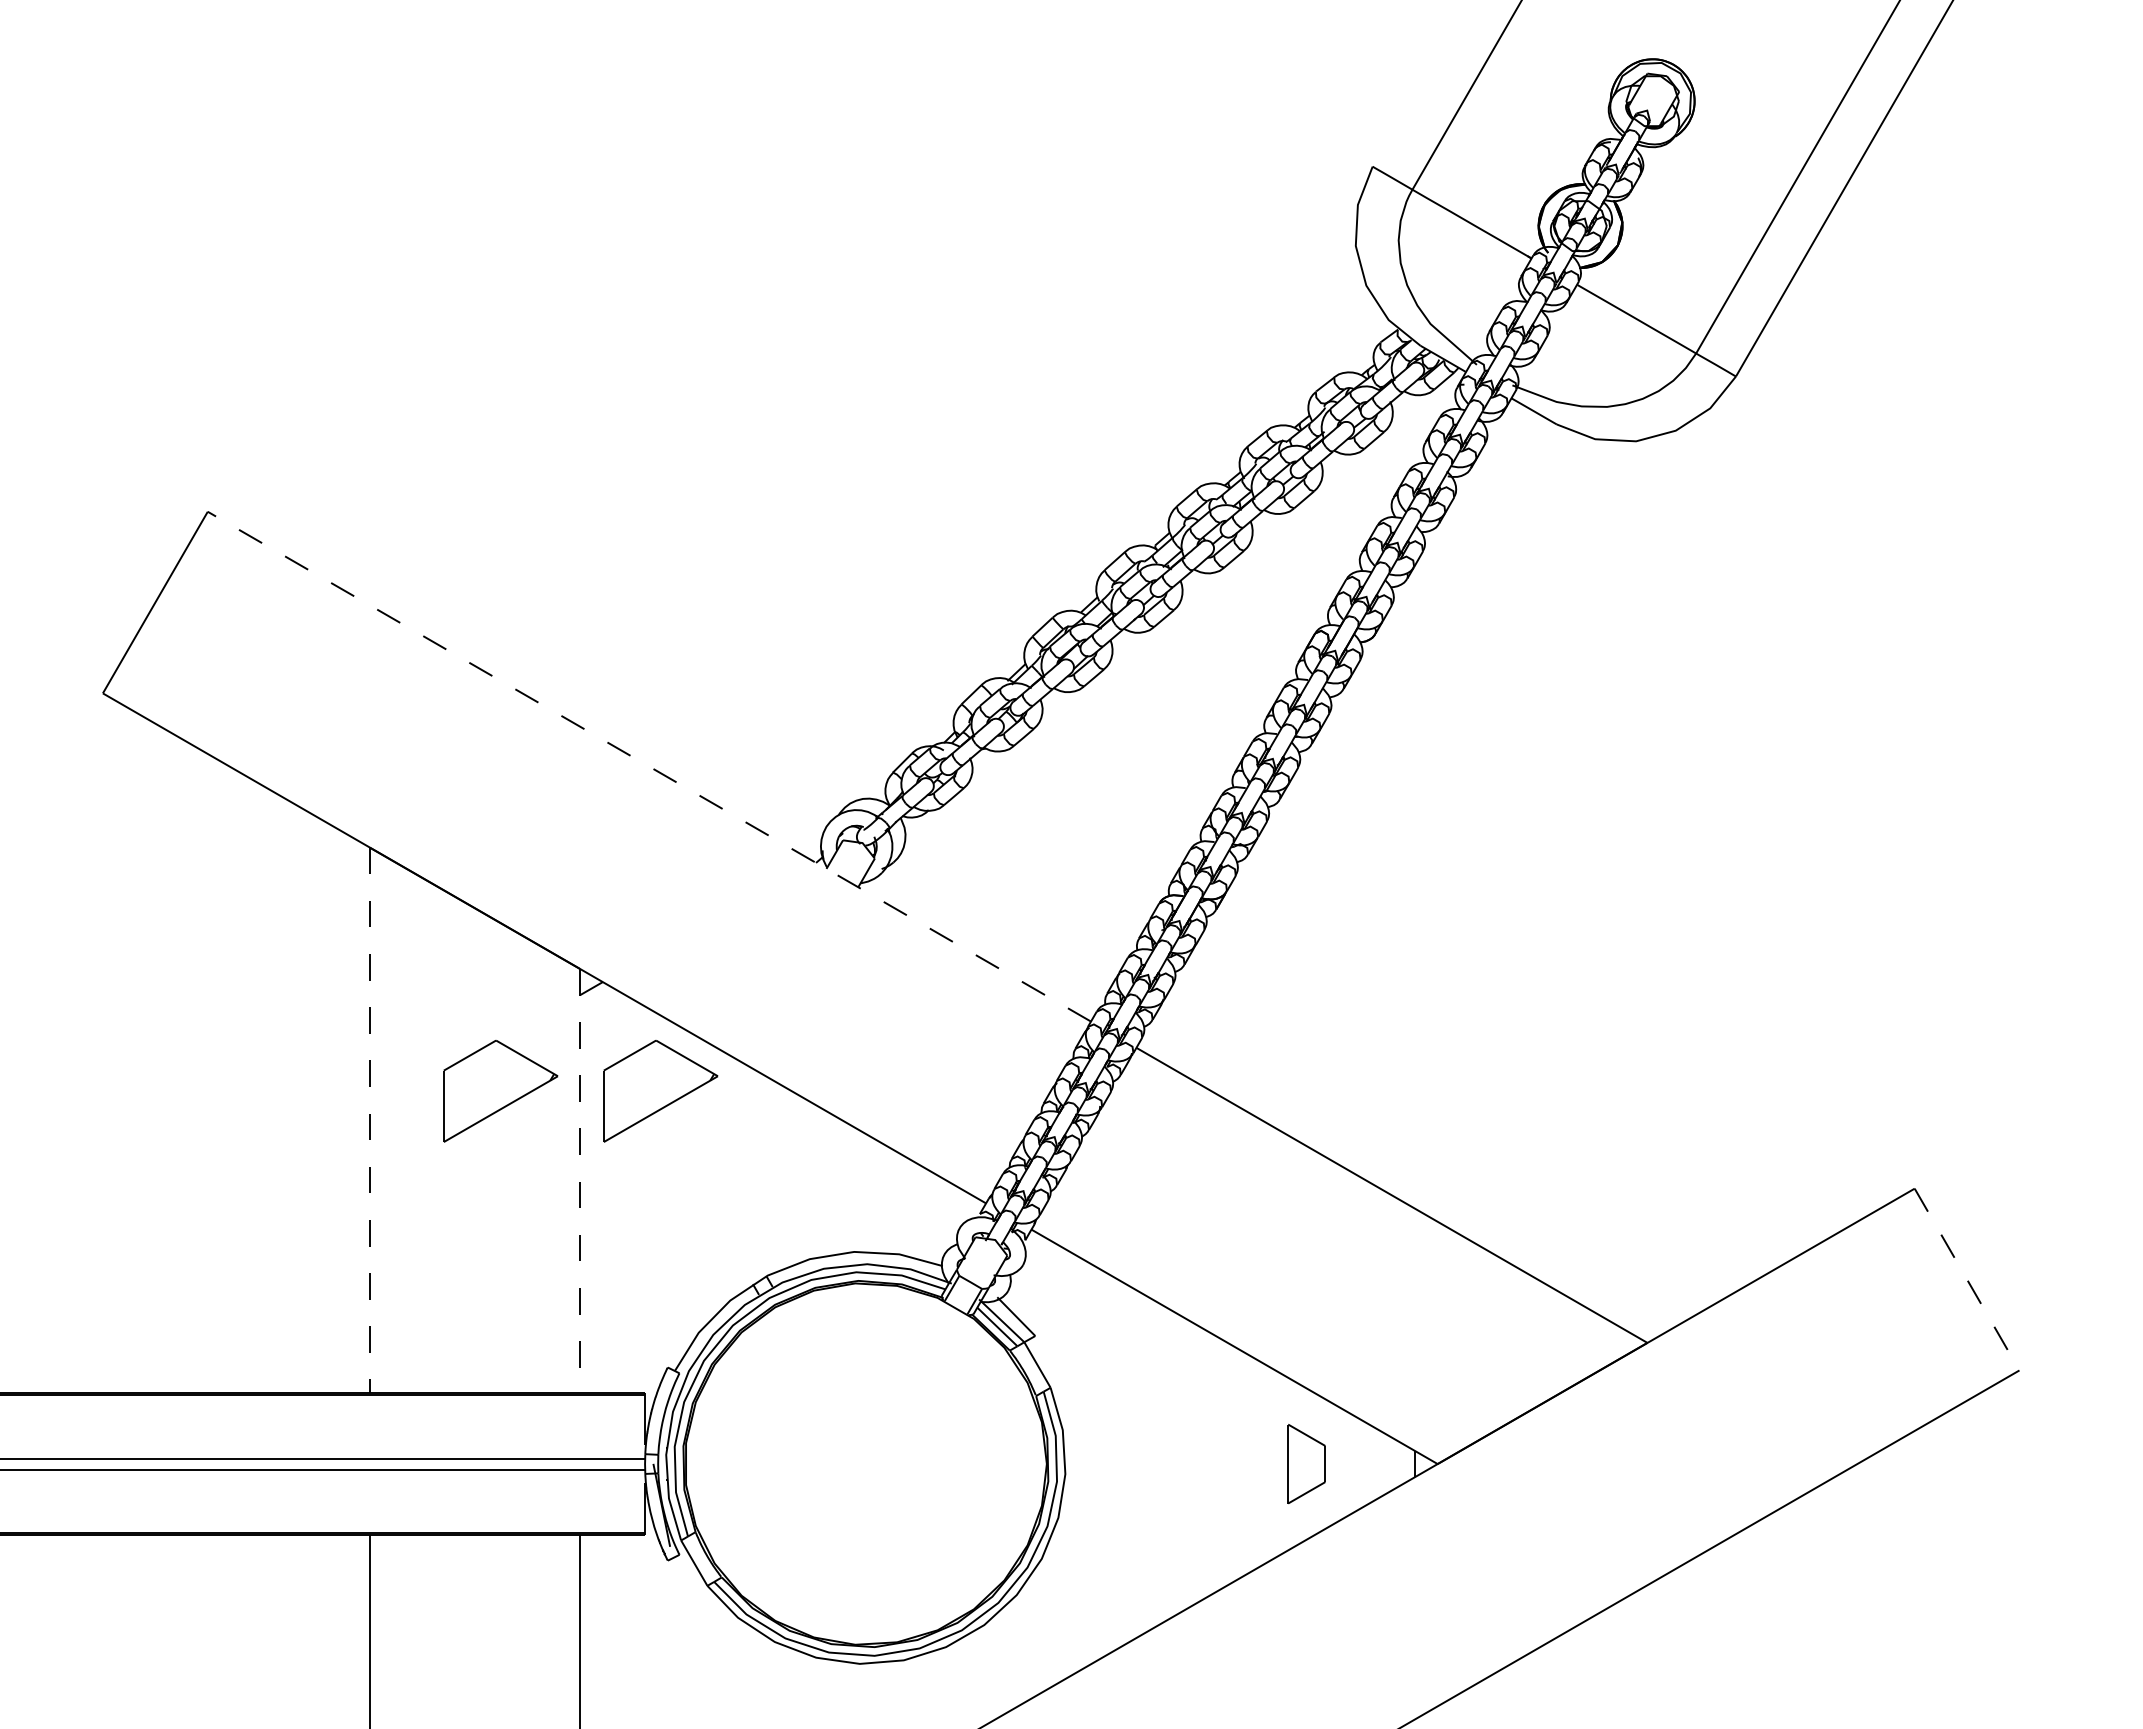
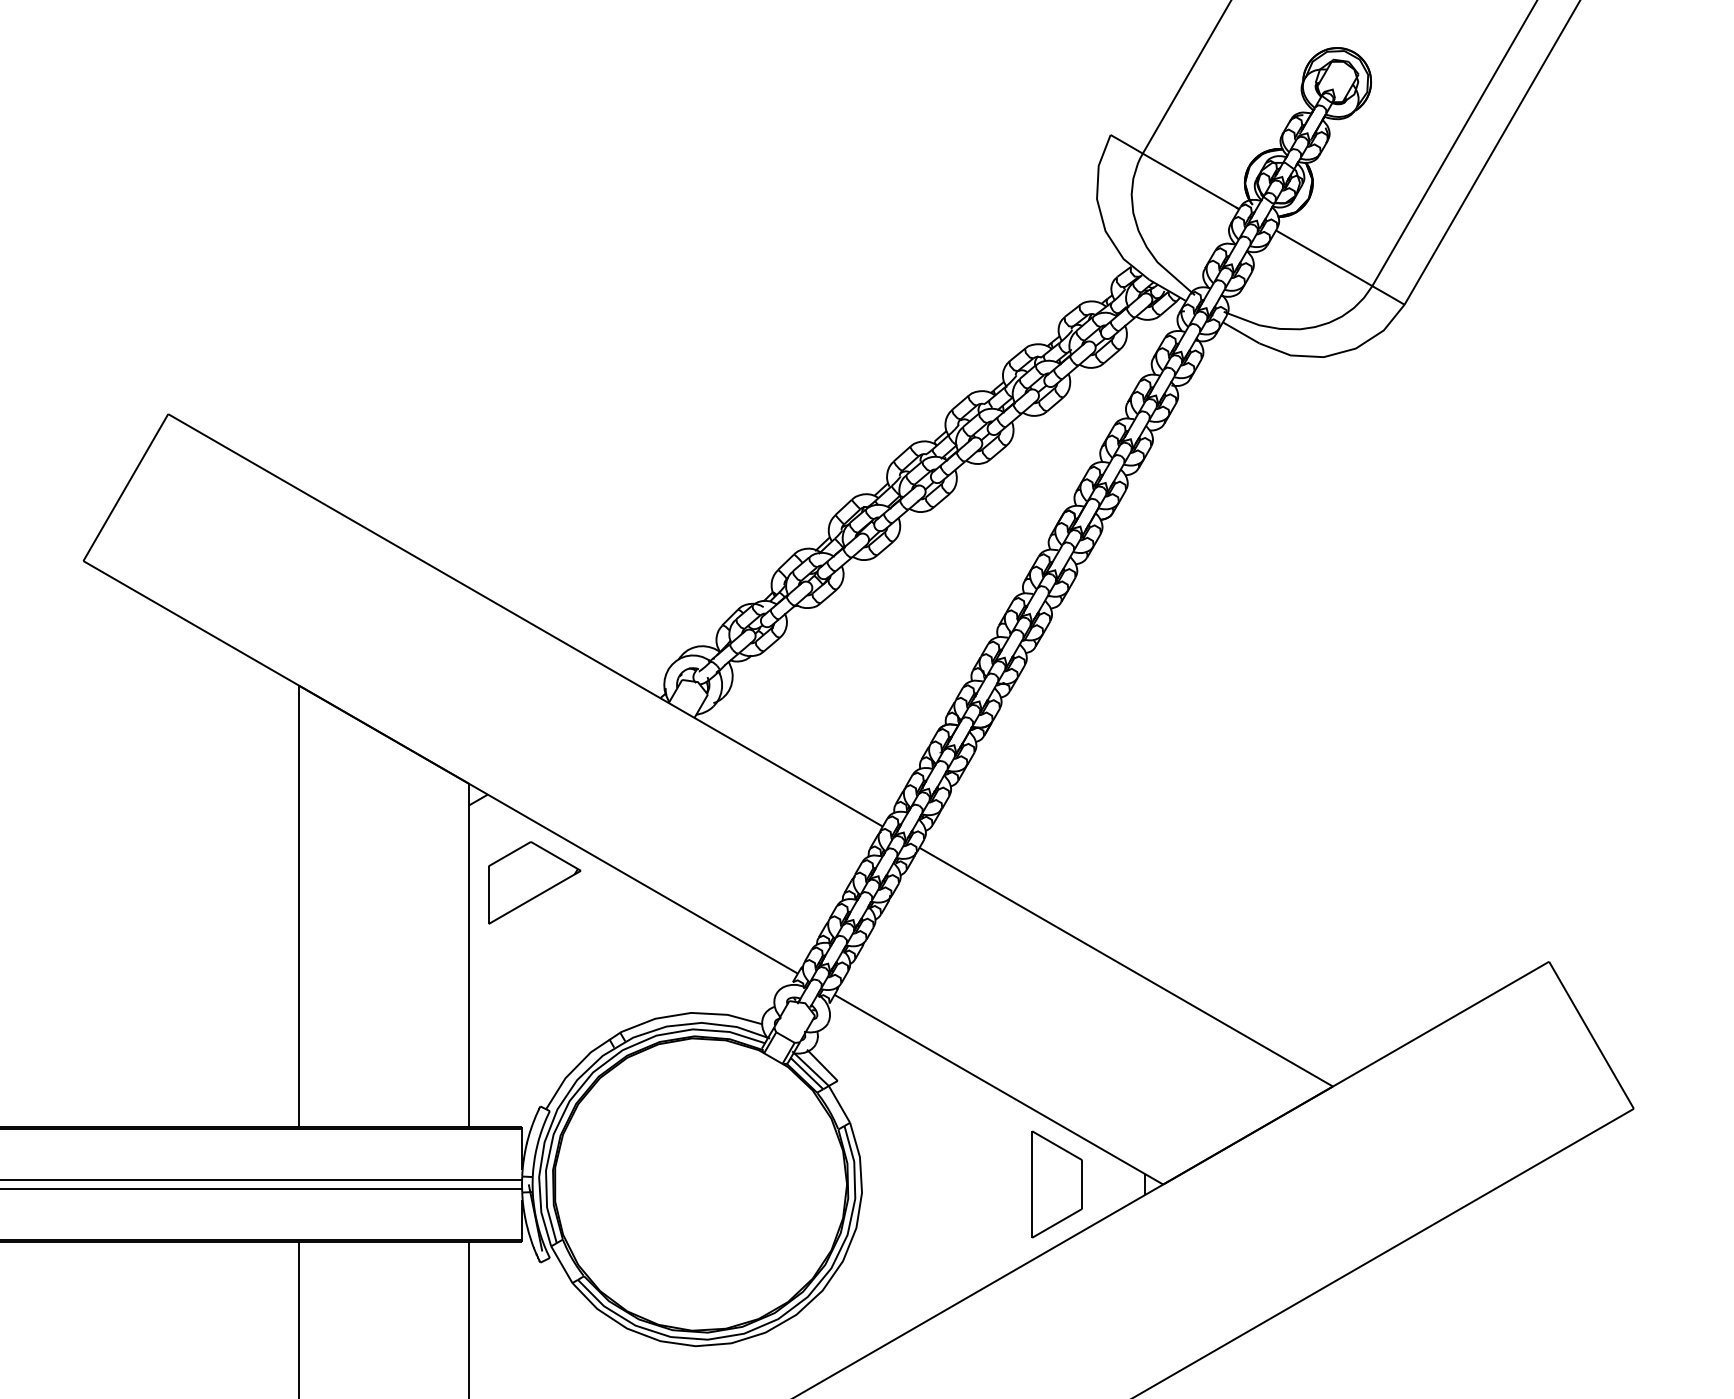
line: (649, 766) -> (525, 620), dashed -> solid
part: (500, 1091) -> (405, 883), removed
line: (369, 1120) -> (299, 906), dashed -> solid
line: (579, 1181) -> (468, 955), dashed -> solid
line: (1967, 1279) -> (1591, 1035), dashed -> solid
part: (1306, 1463) -> (1057, 1184), size x1.67

